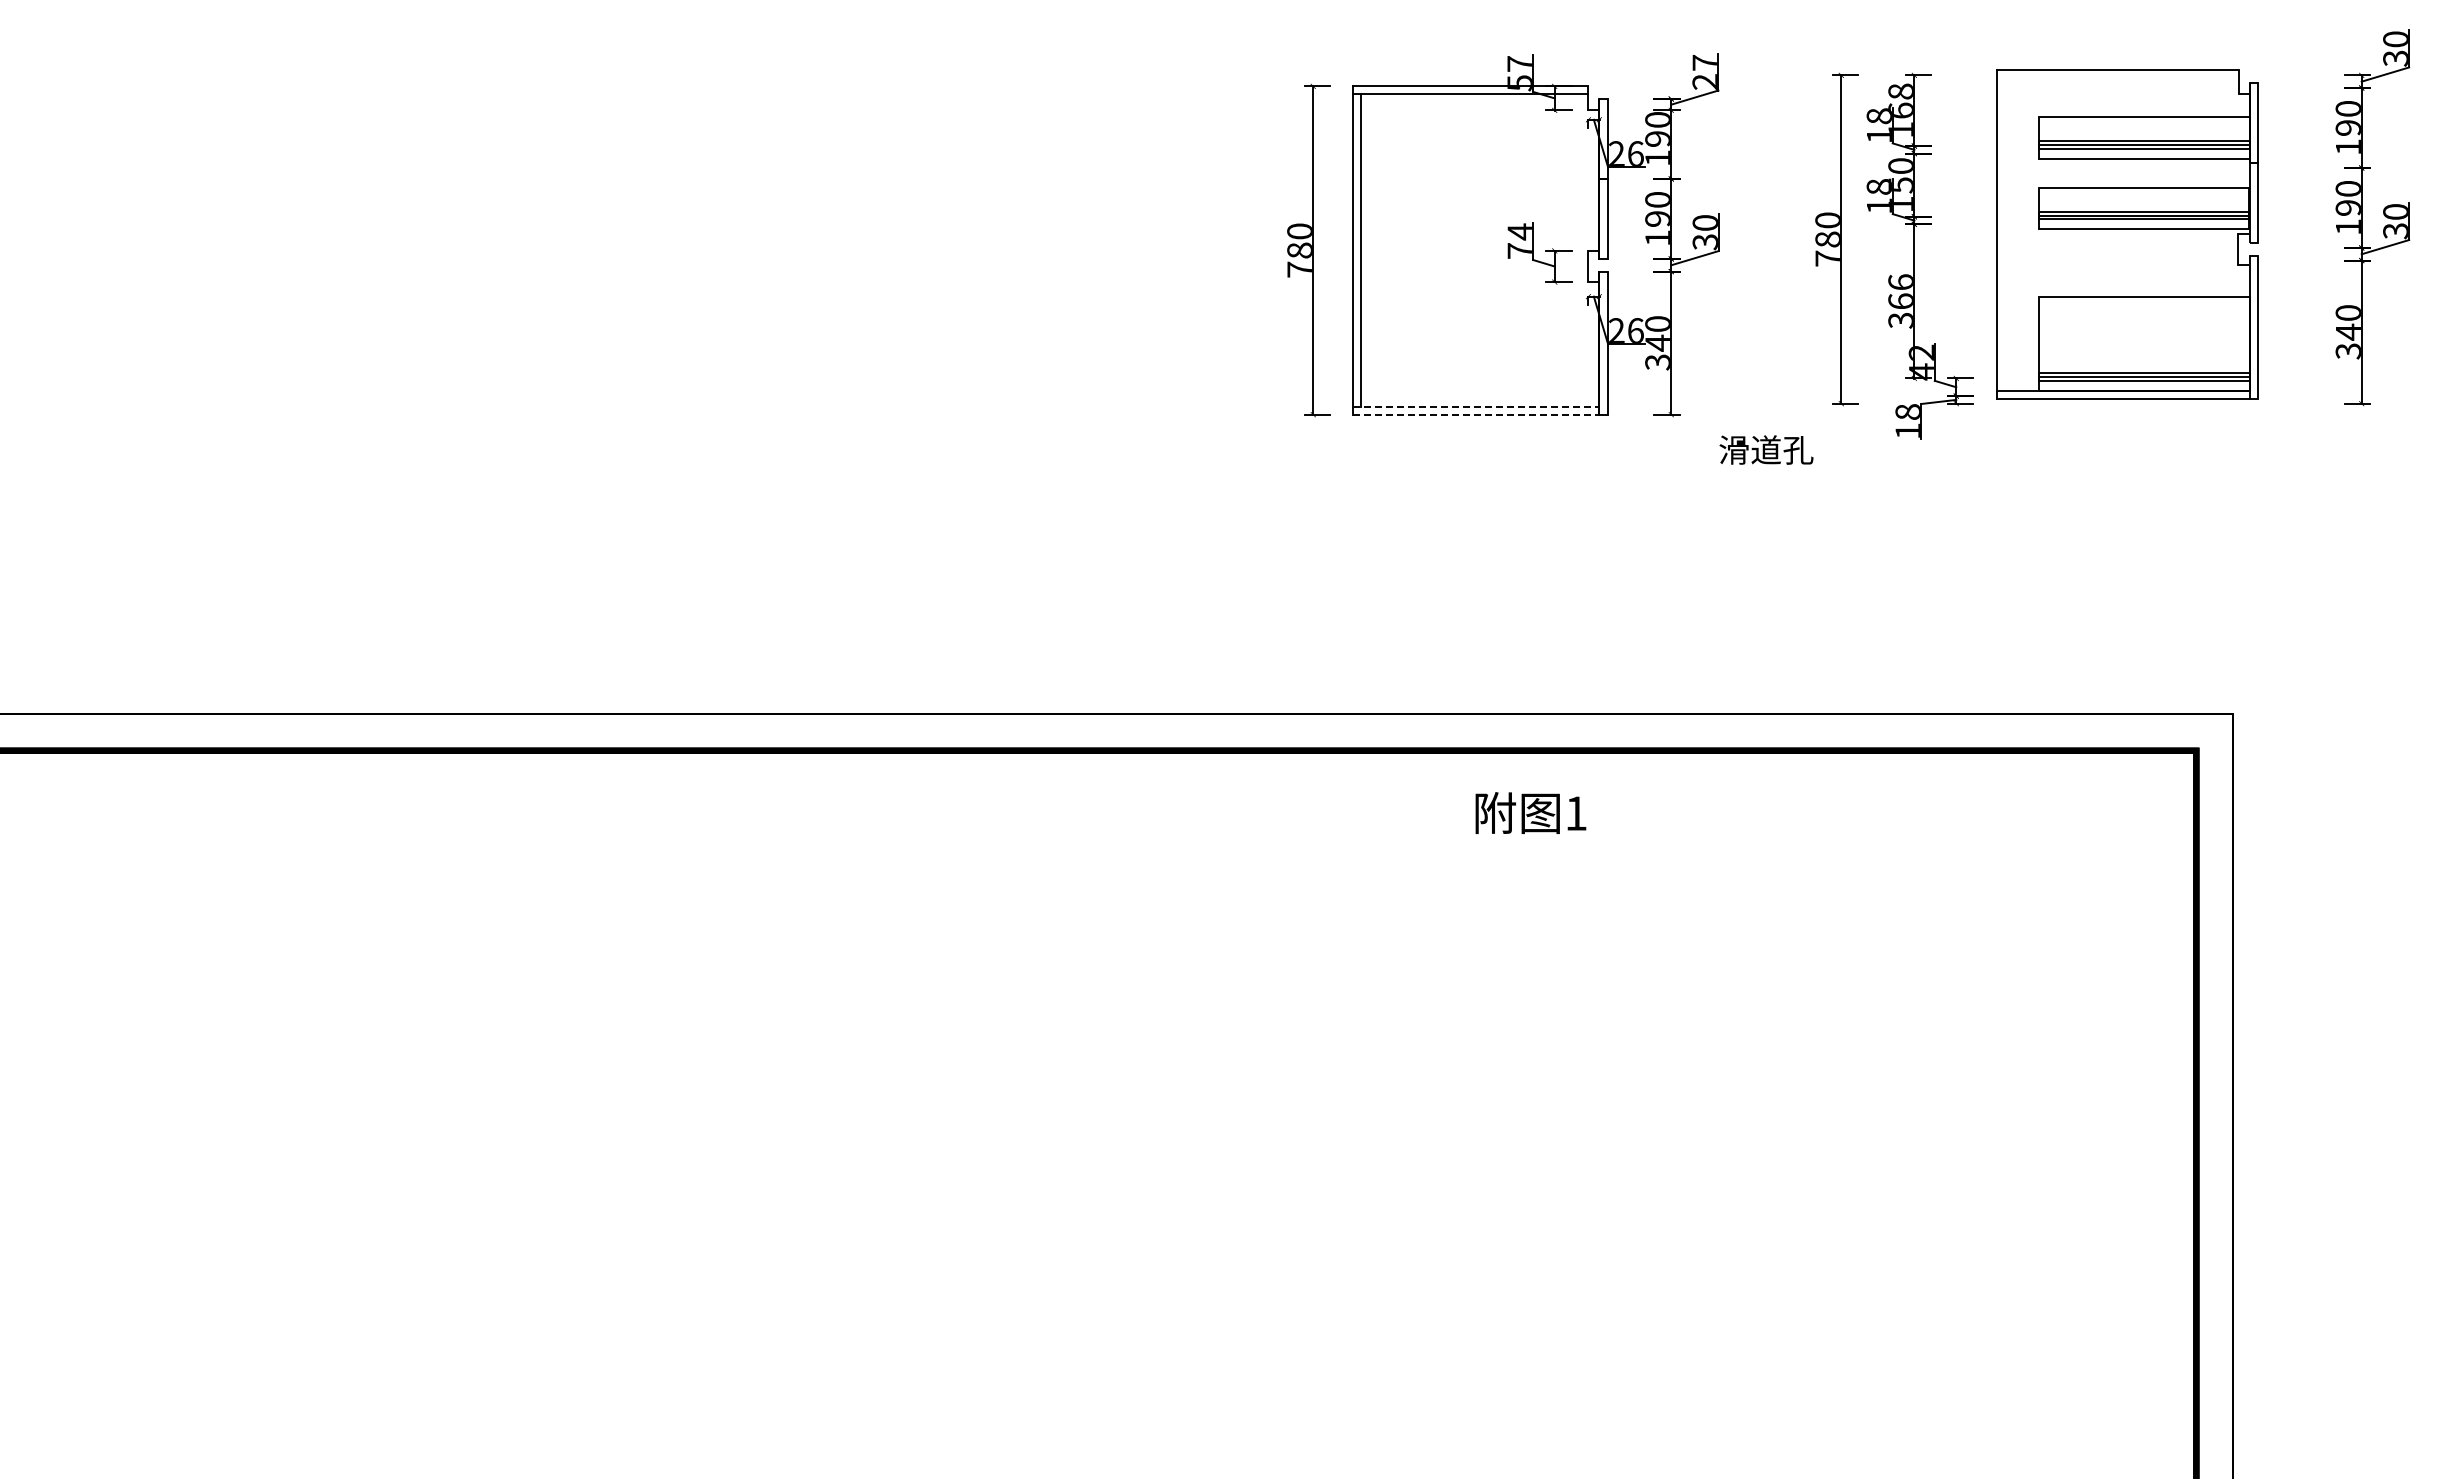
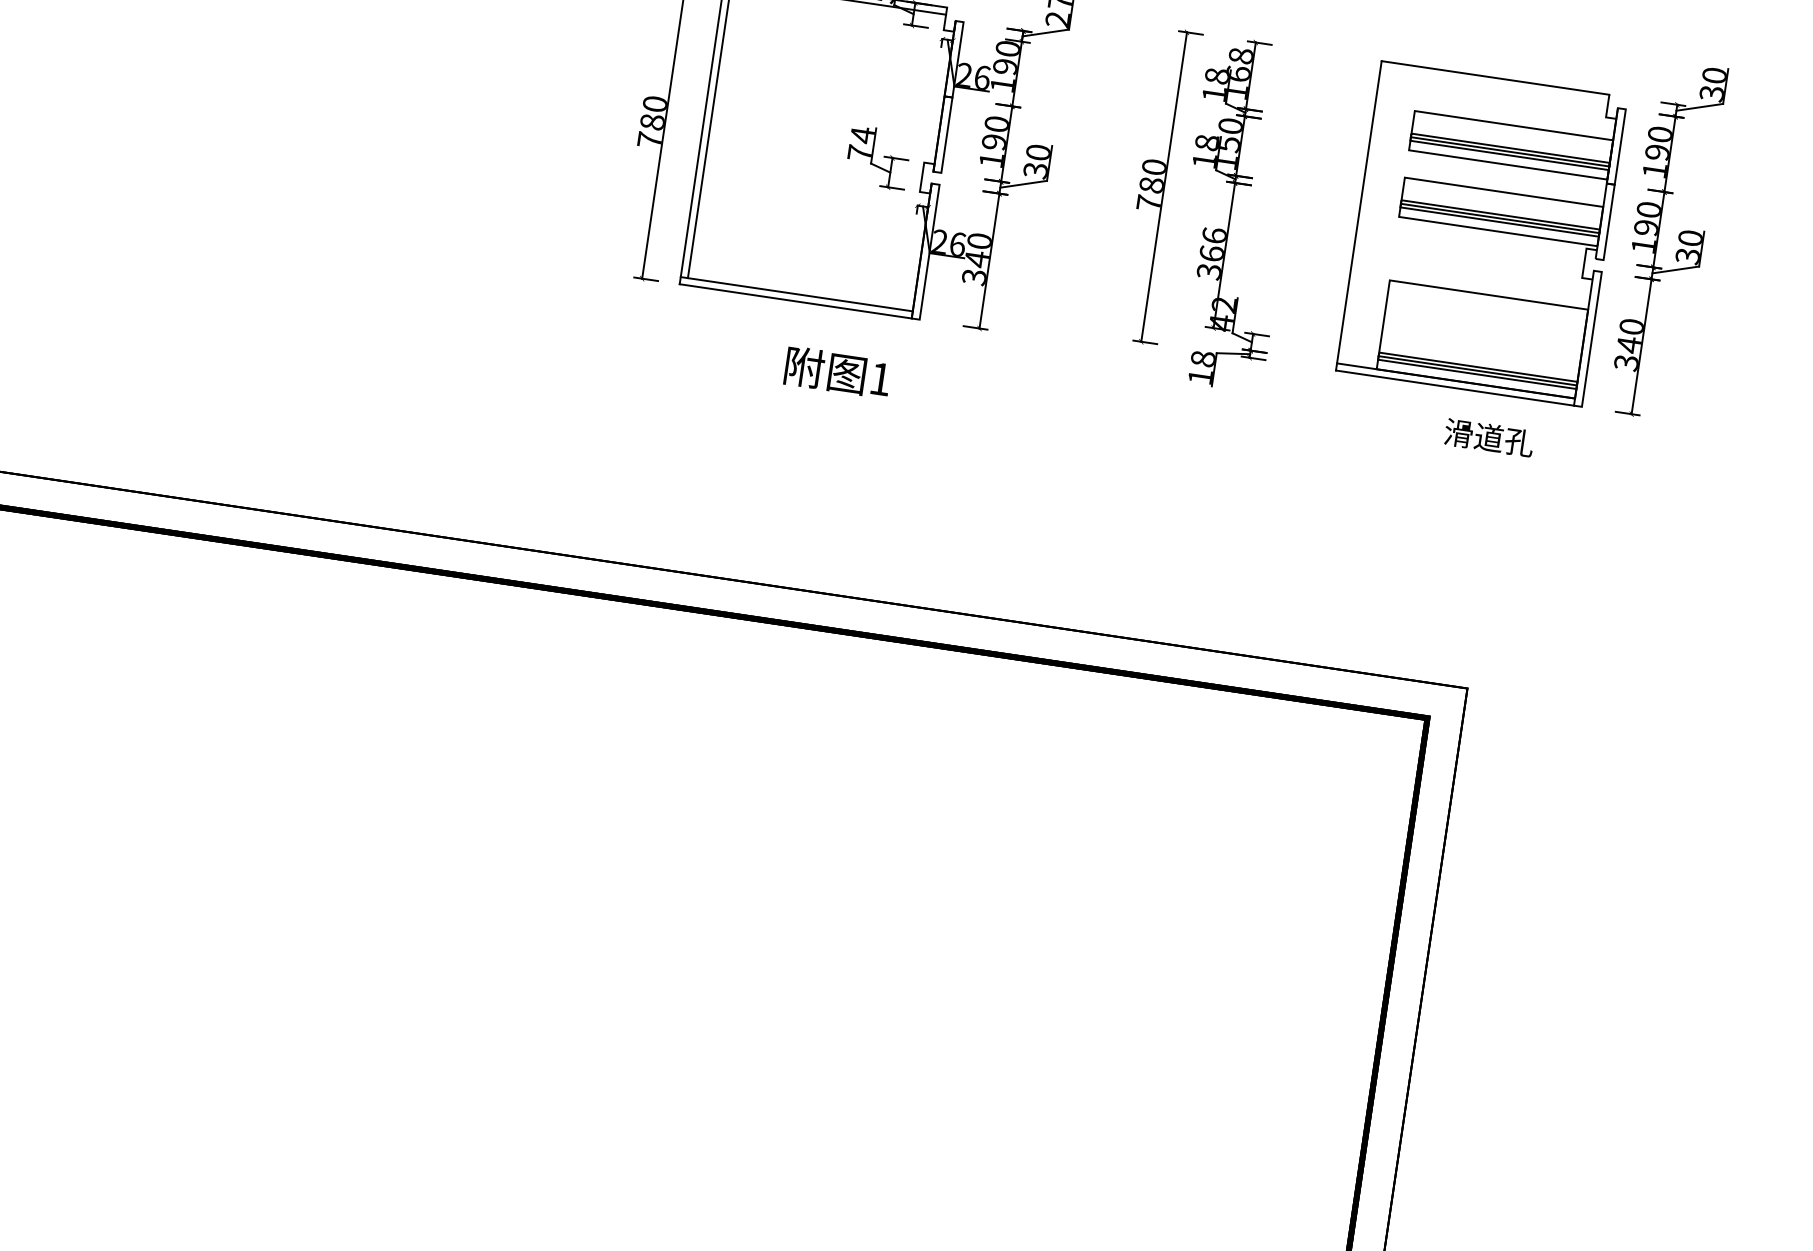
part: (2127, 234) -> (1481, 233), moved
line: (1476, 407) -> (796, 294), dashed -> solid
line: (1476, 414) -> (796, 301), dashed -> solid
text: (1766, 449) -> (1489, 437), moved
text: (1530, 812) -> (837, 371), moved

